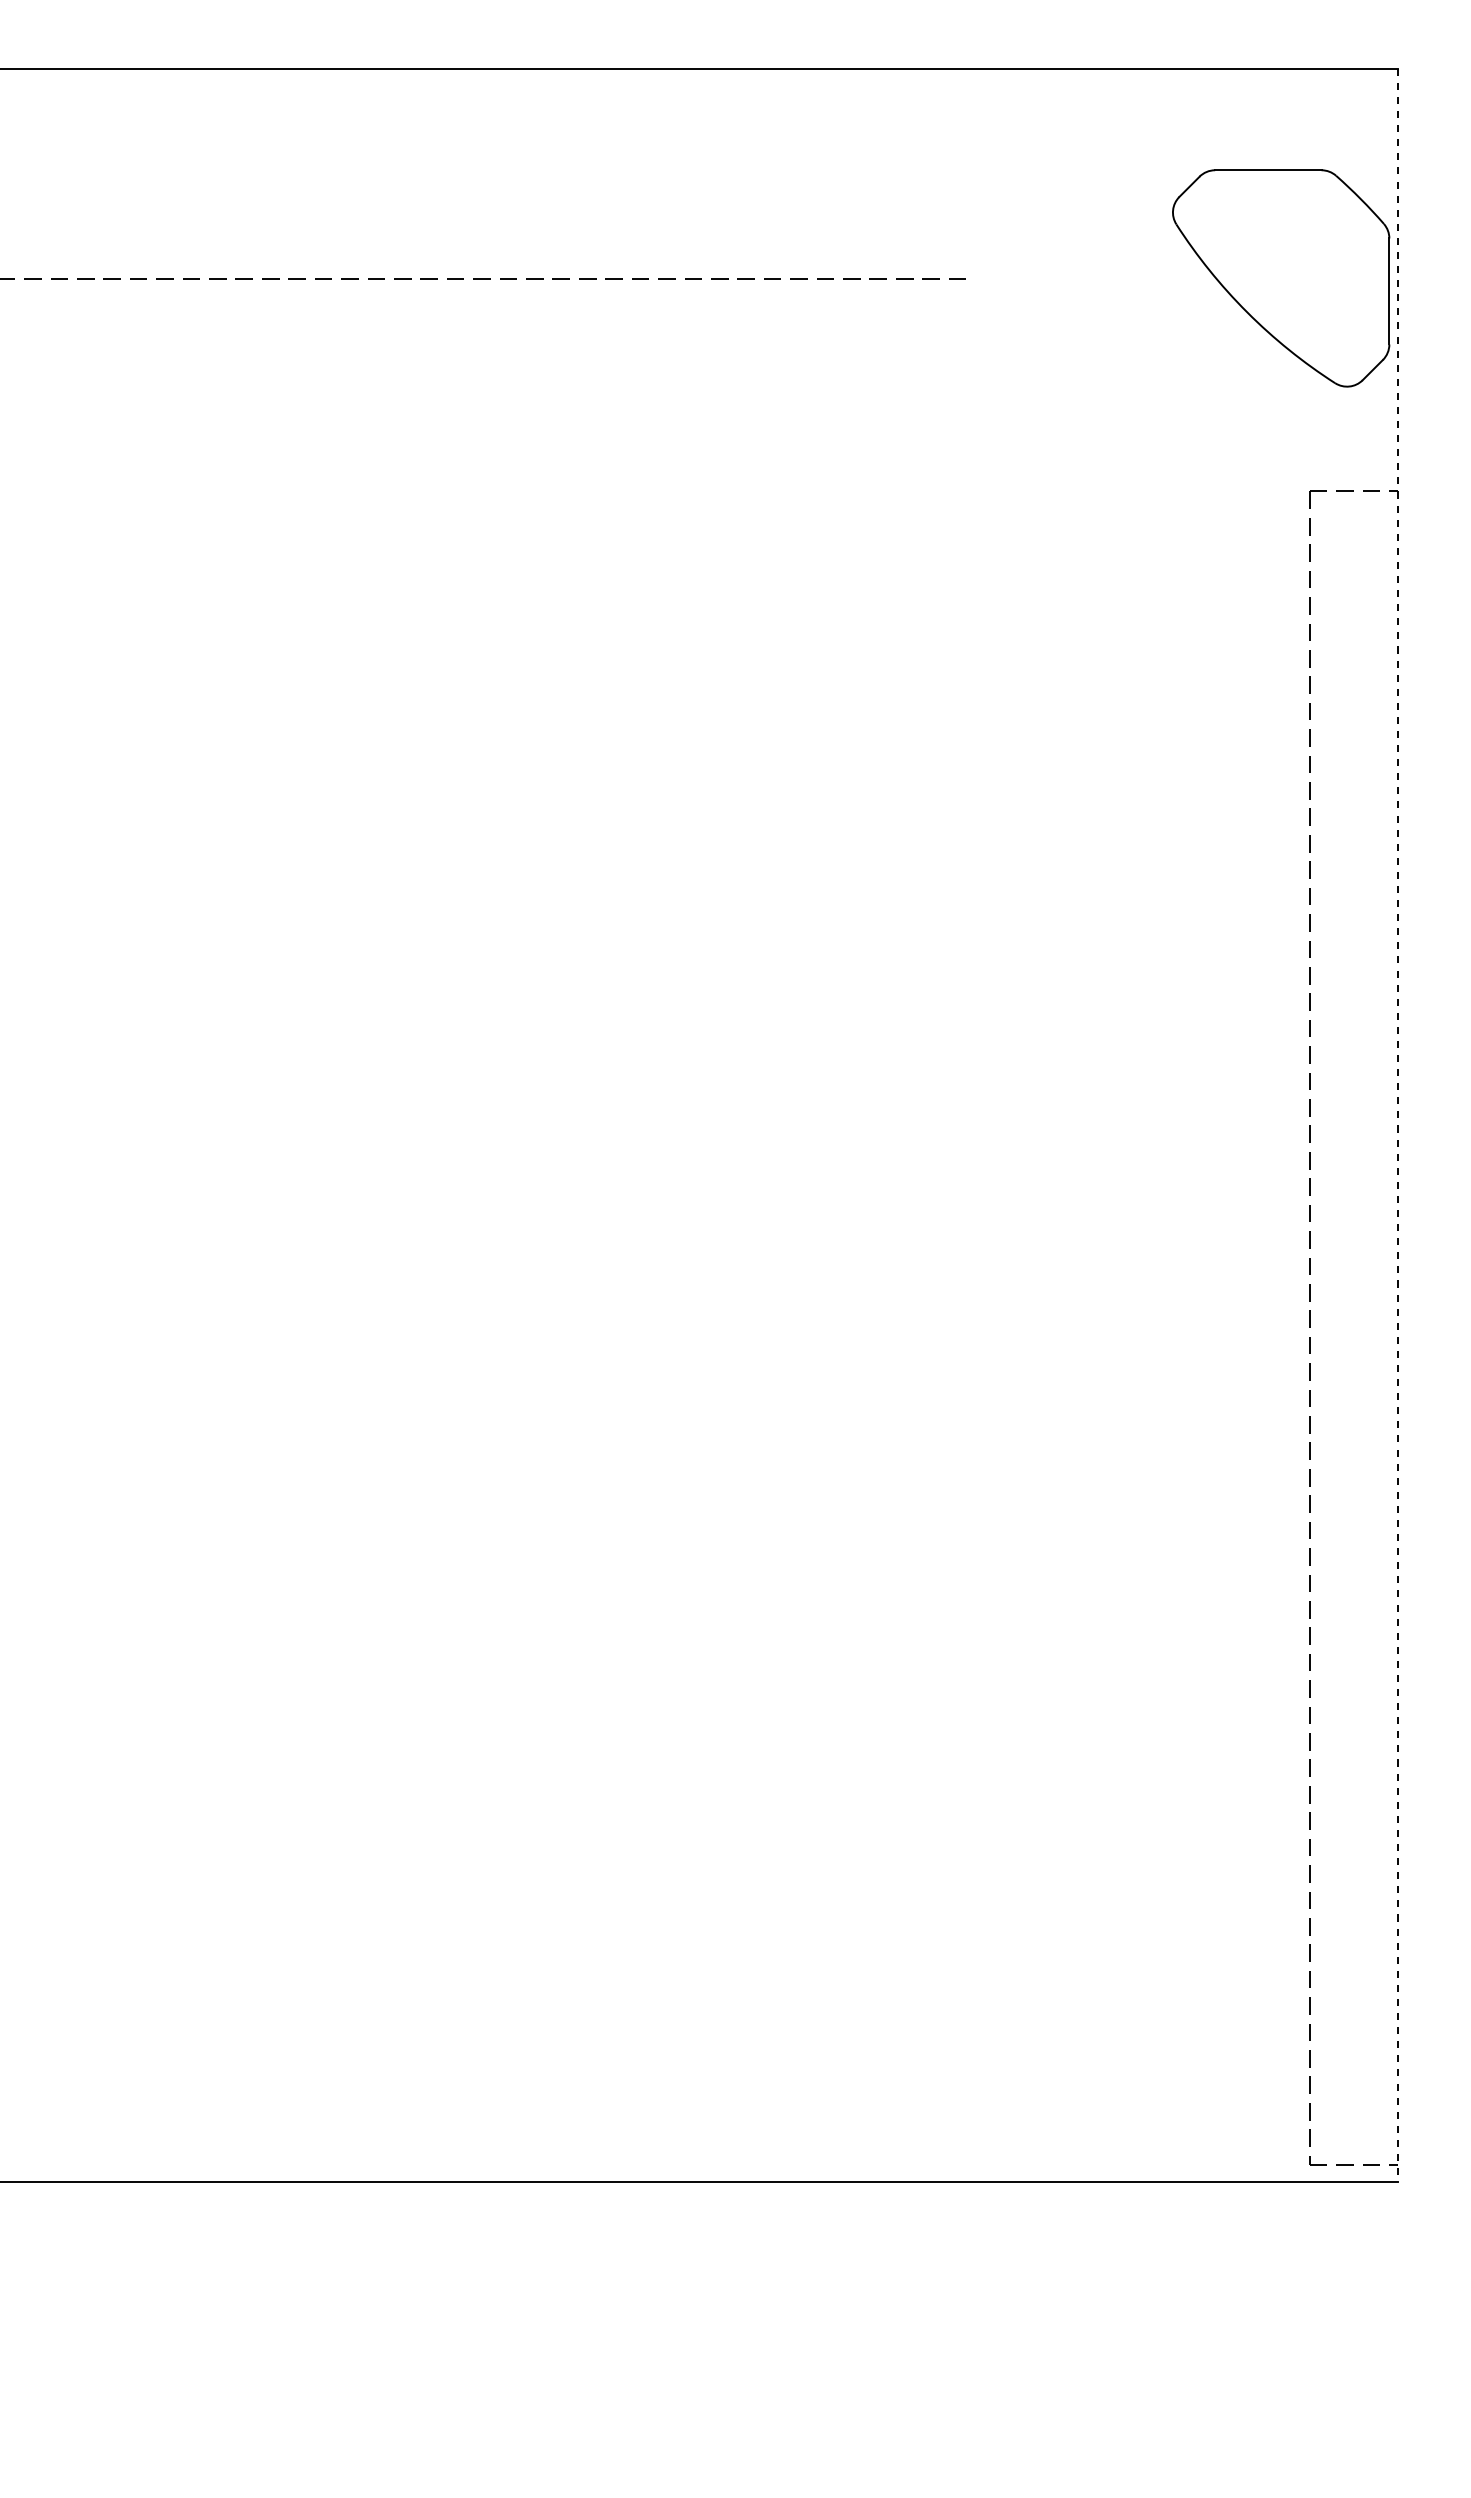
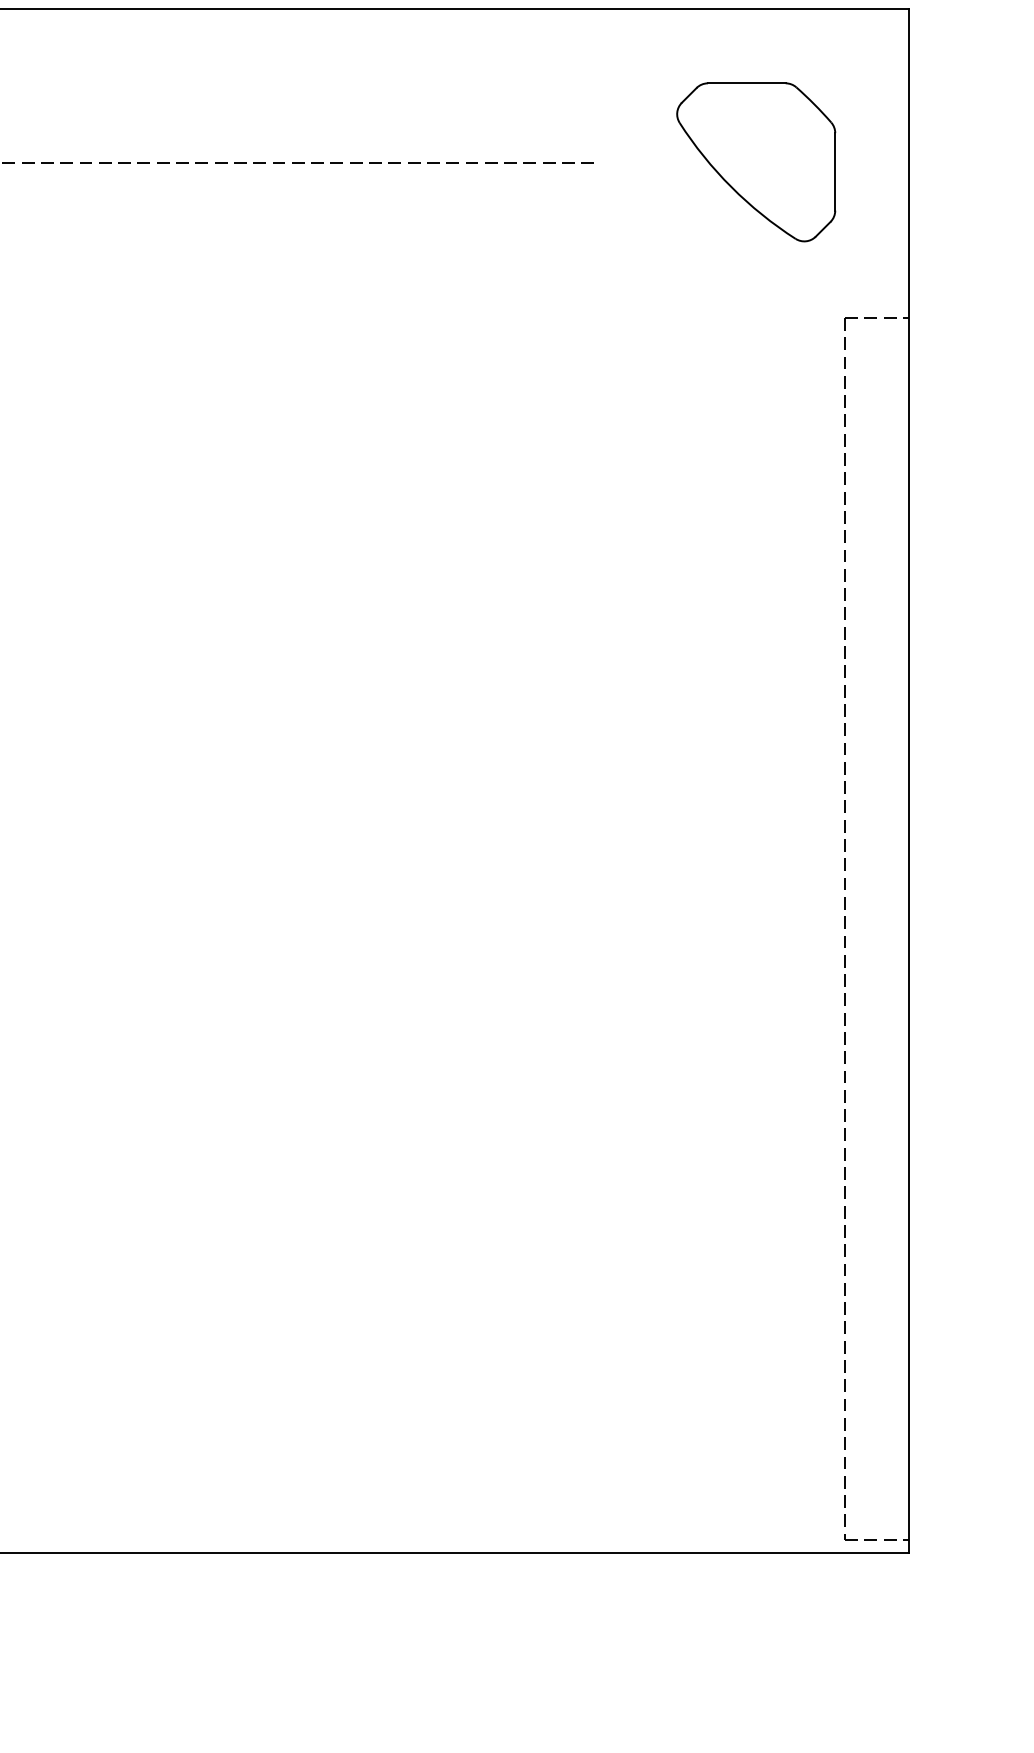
part: (1281, 278) -> (756, 162), moved
line: (1397, 1125) -> (909, 781), dashed -> solid

